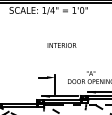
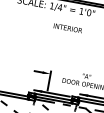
text: (61, 45) -> (67, 28), moved

